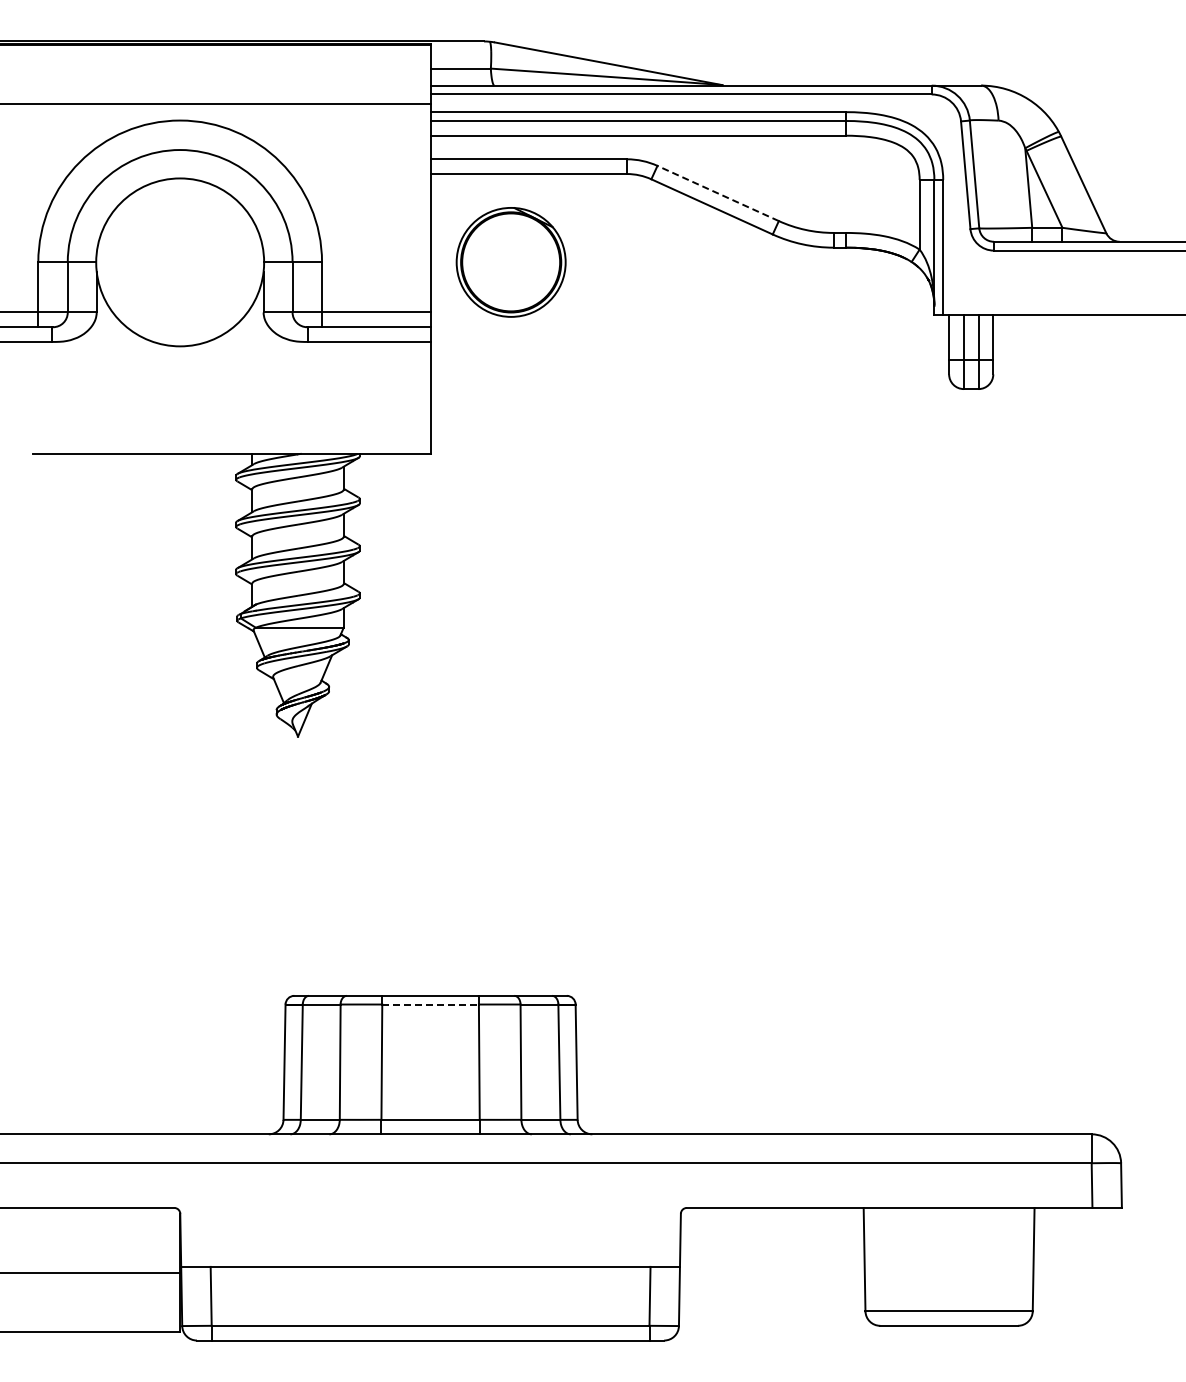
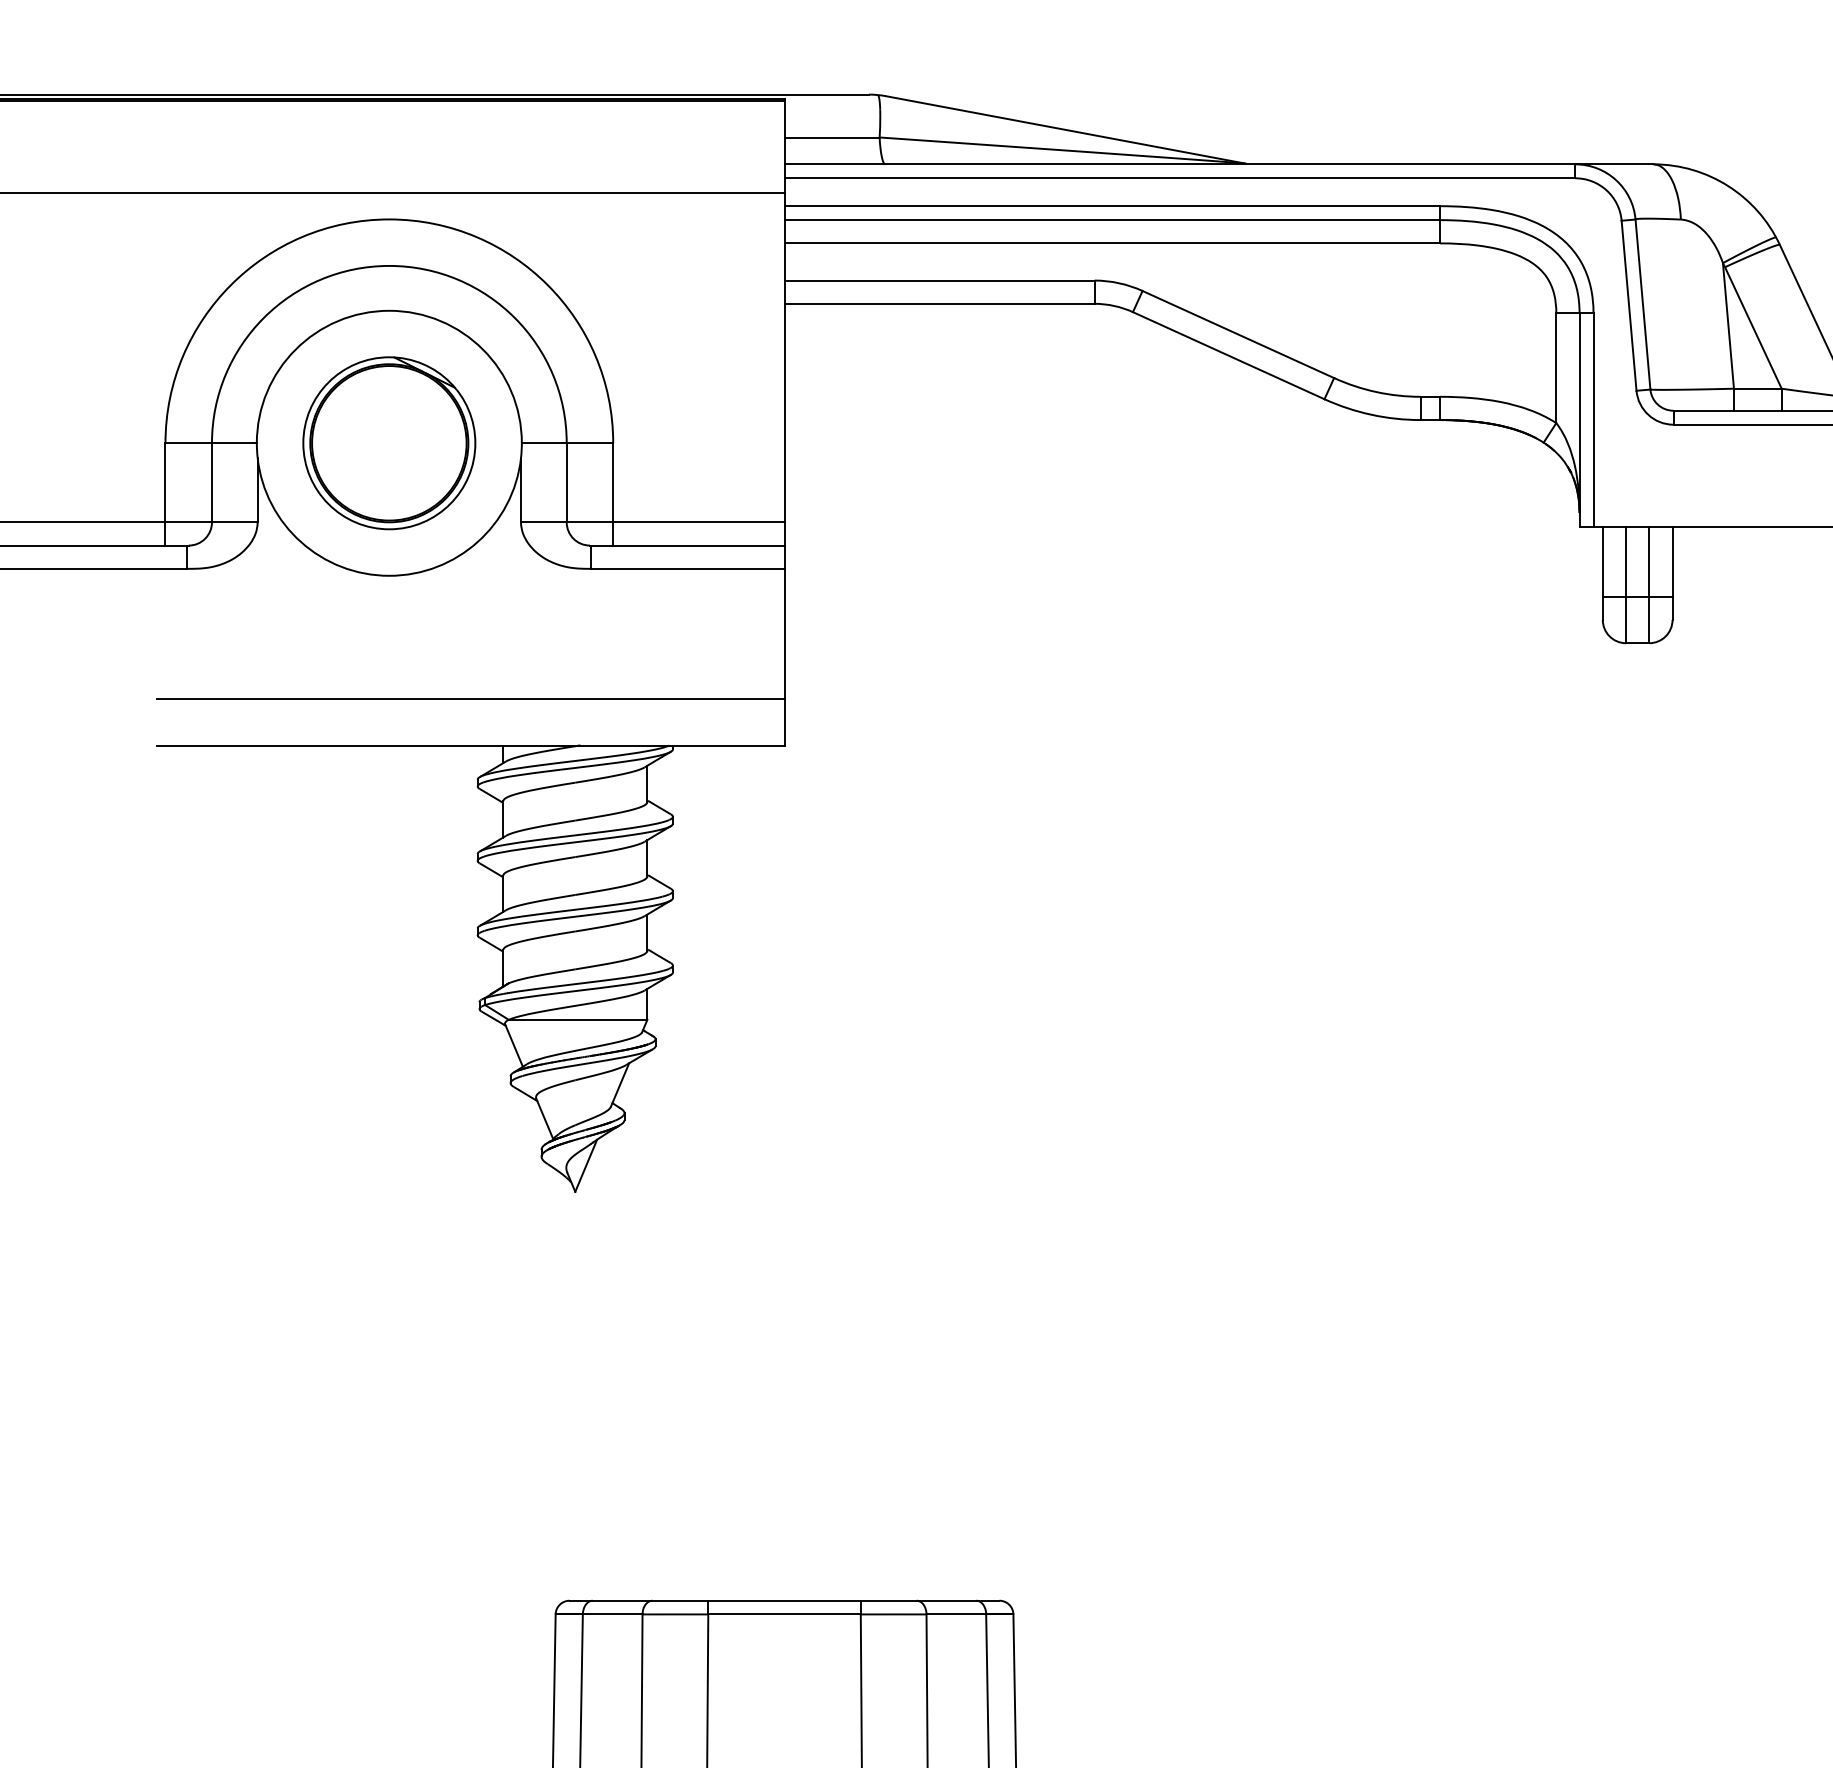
line: (718, 193) -> (1238, 334), dashed -> solid
part: (510, 262) -> (388, 443), moved
line: (231, 424) -> (470, 699), added
line: (431, 1004) -> (785, 1614), dashed -> solid

